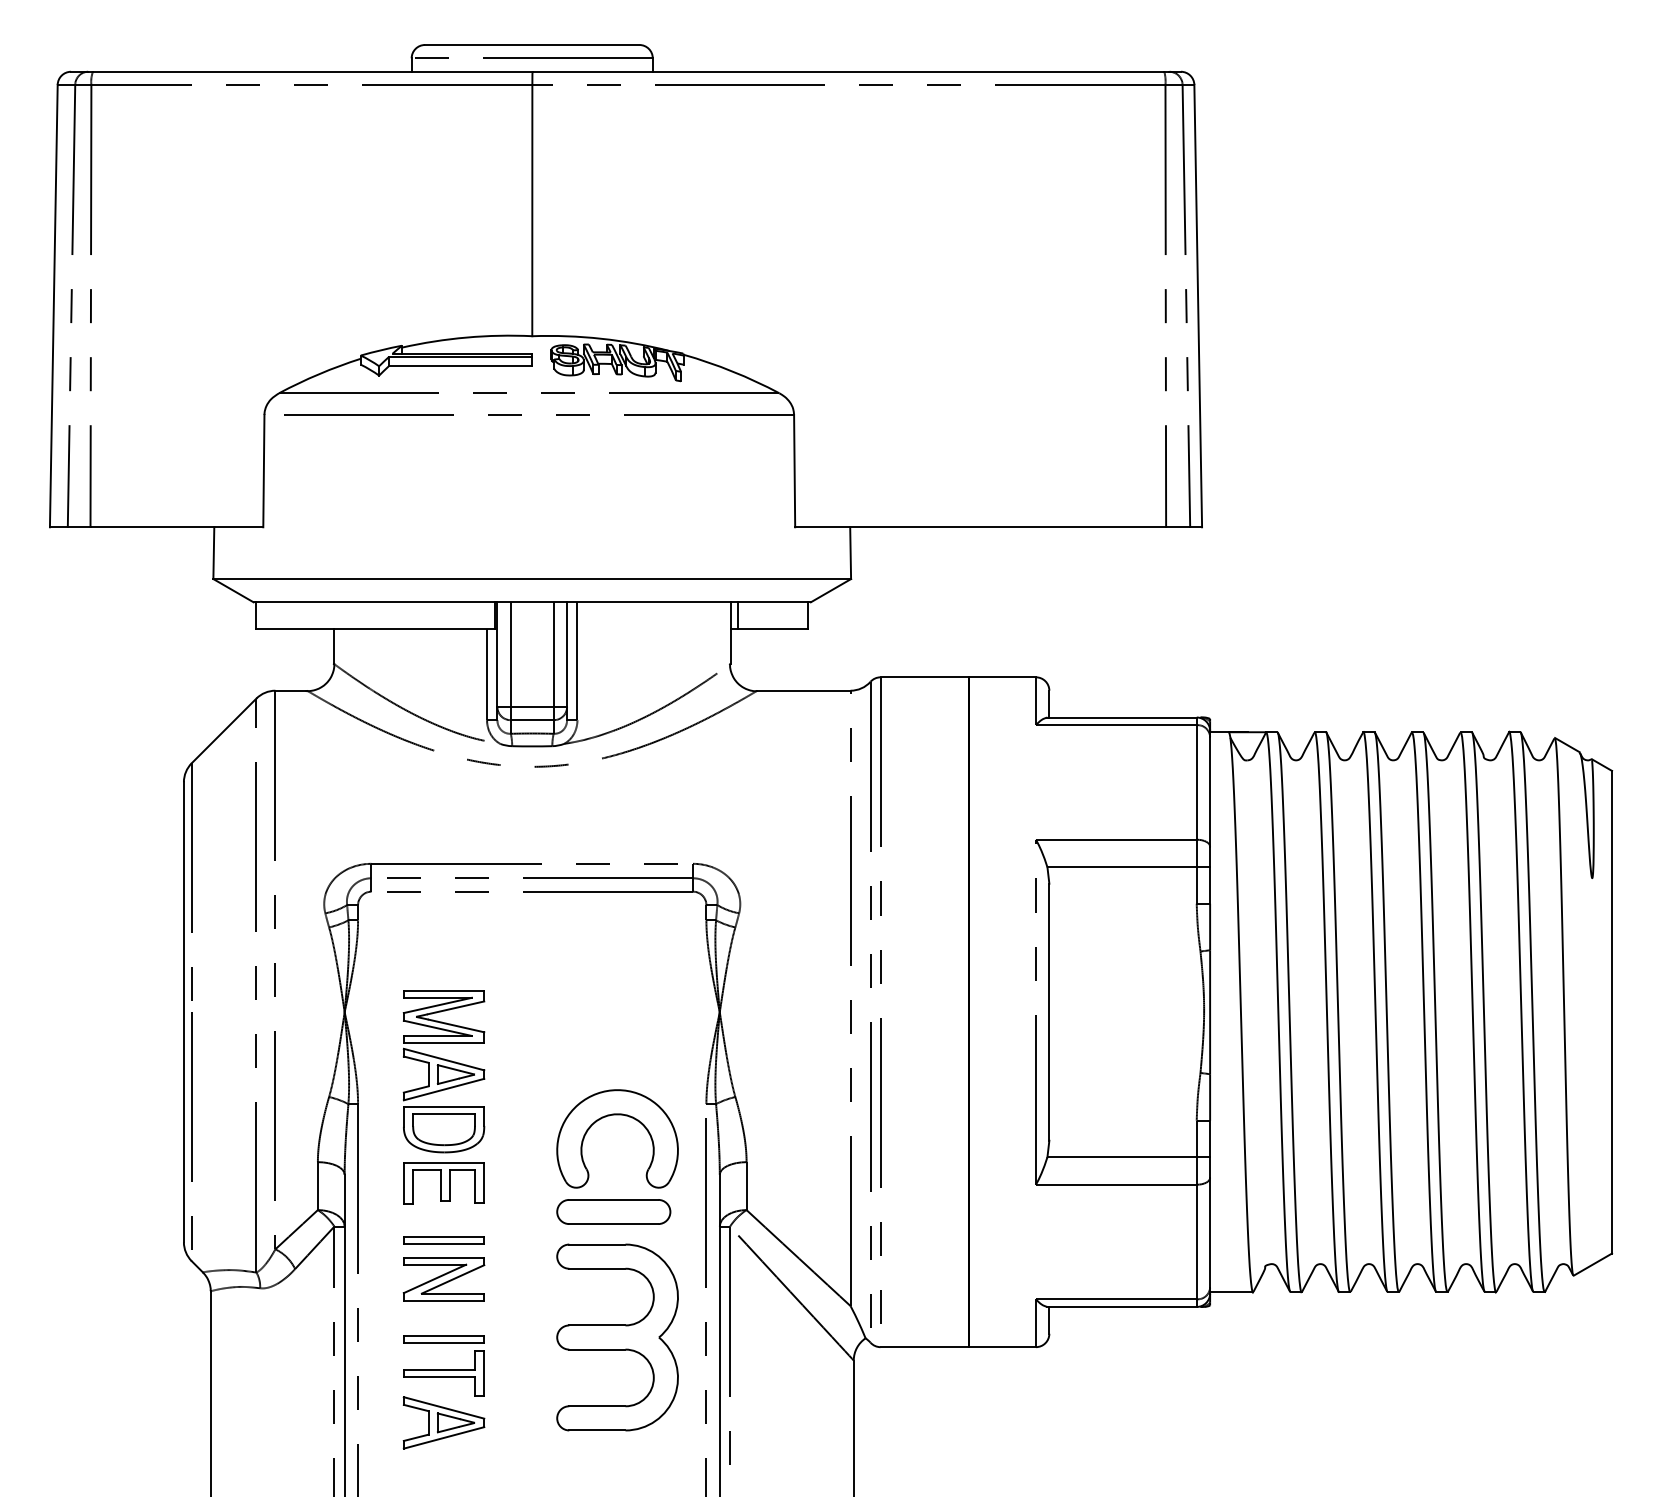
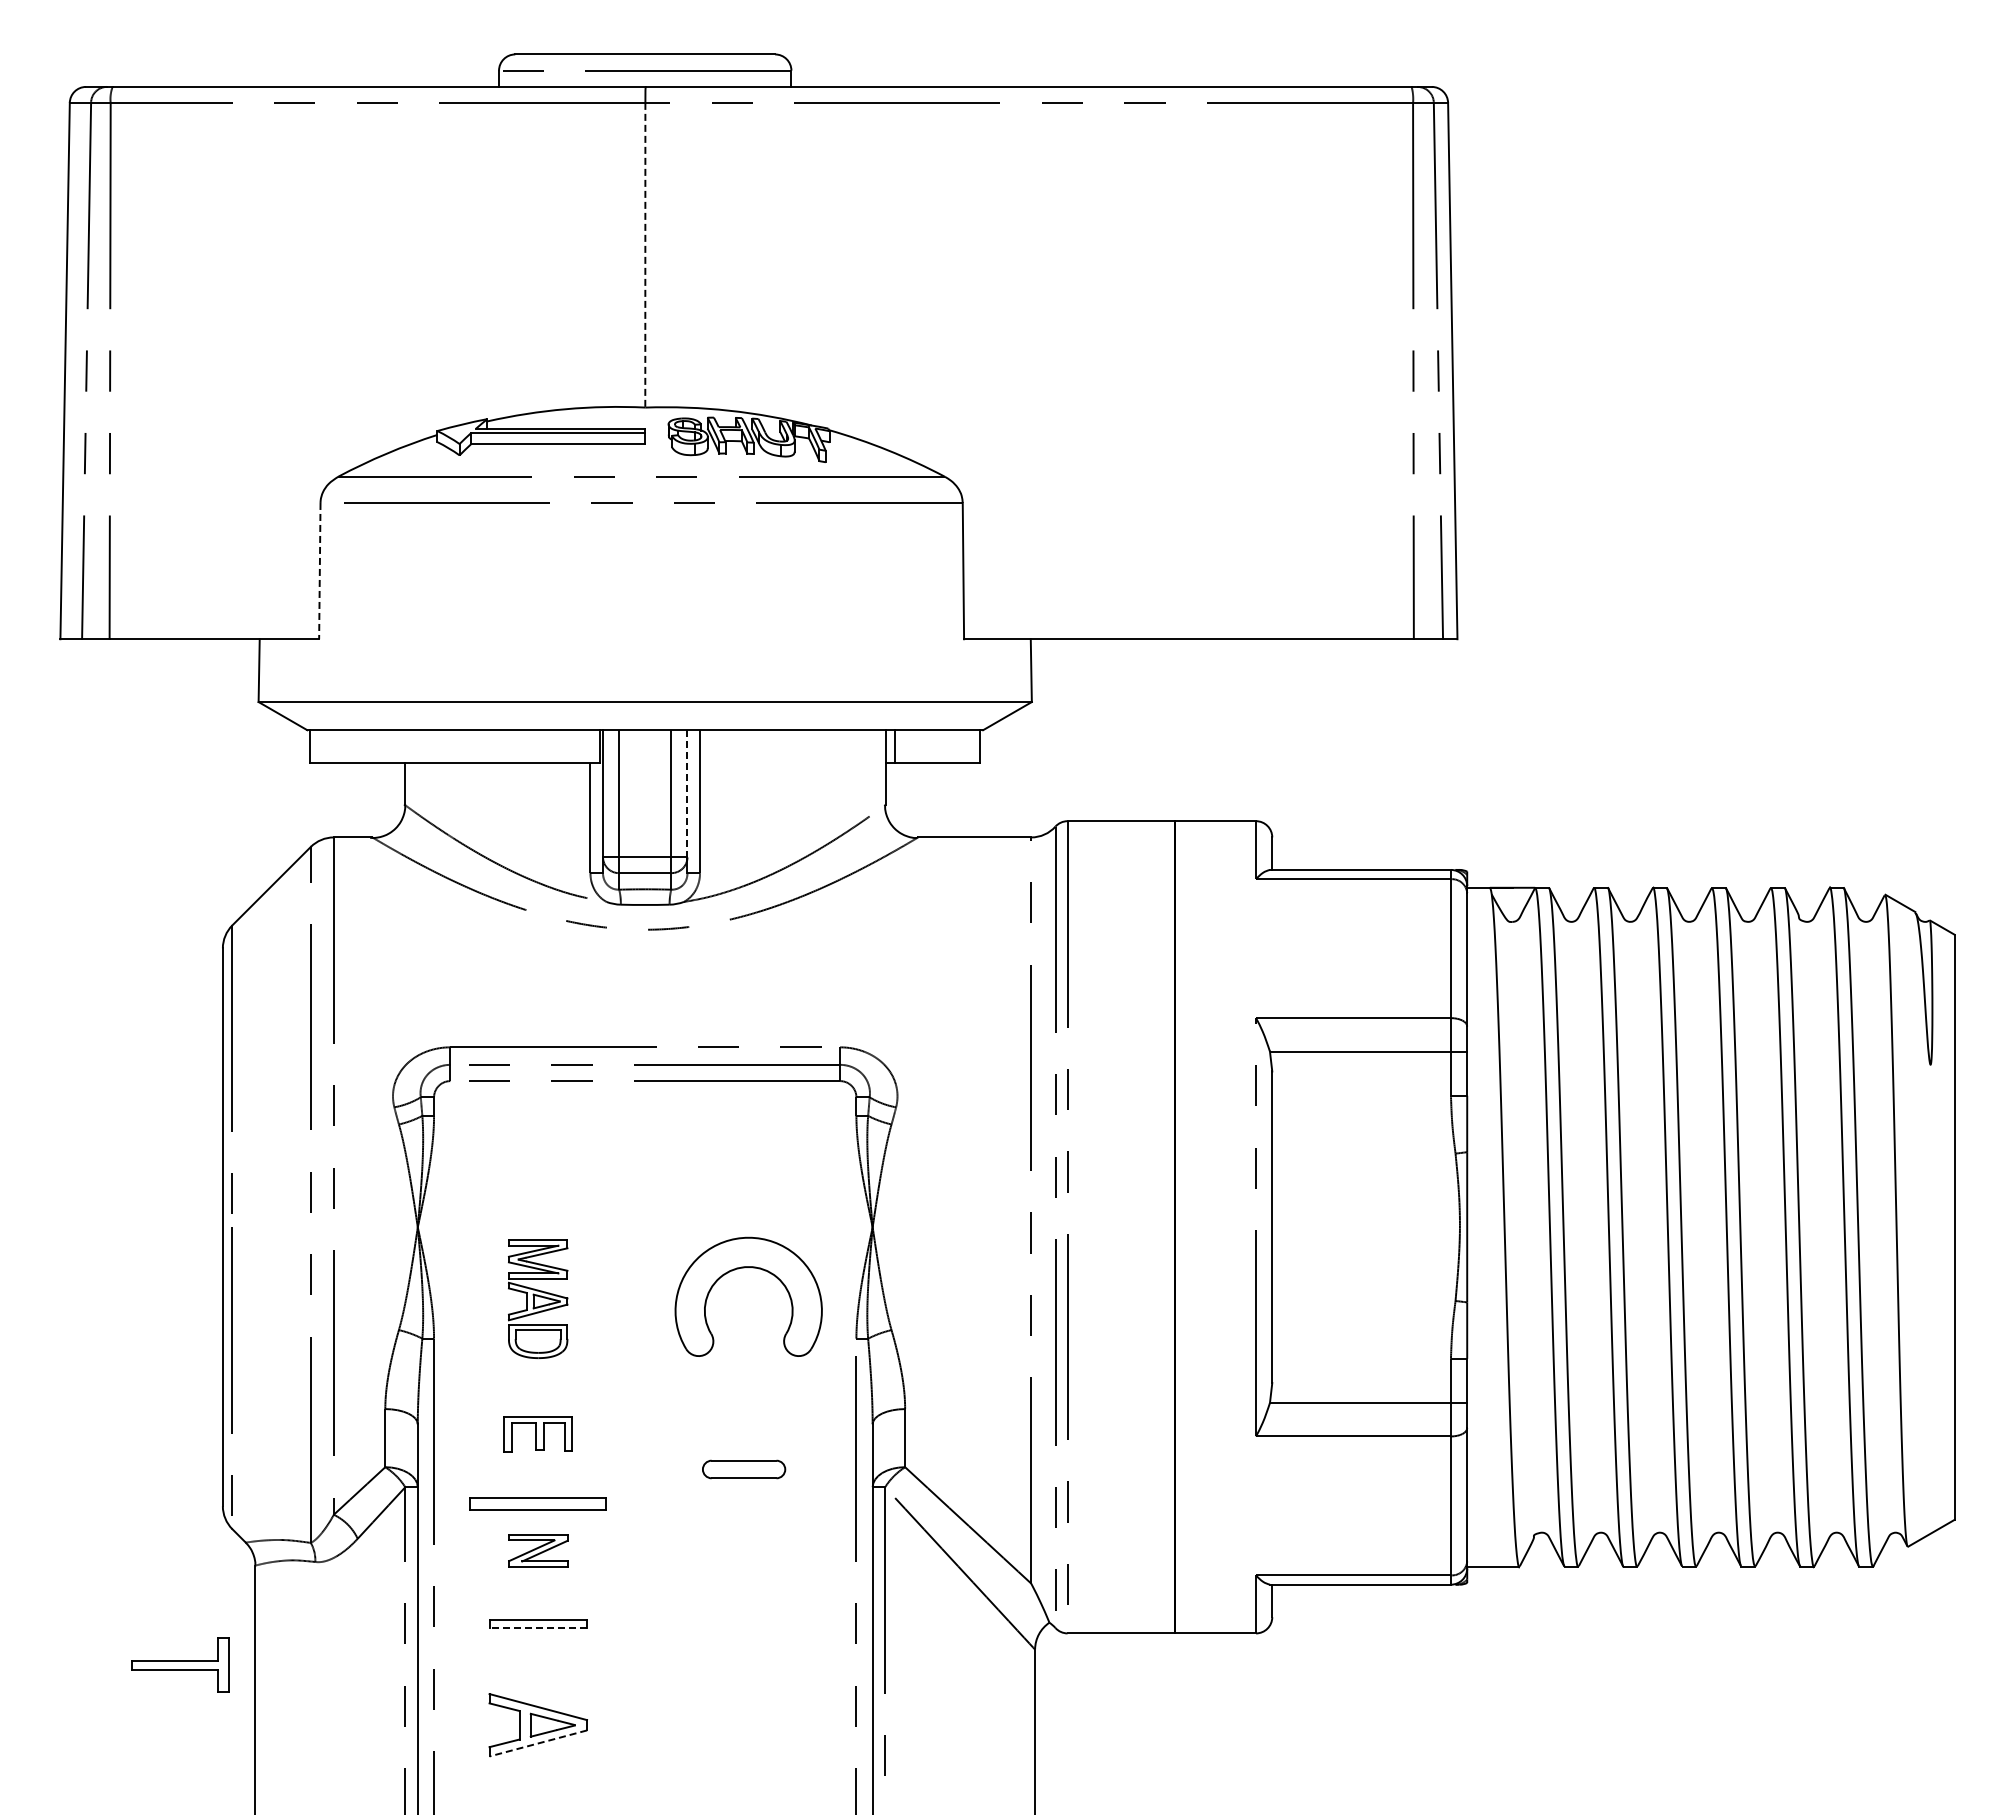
line: (532, 210) -> (645, 255), solid -> dashed
line: (263, 471) -> (319, 571), solid -> dashed
line: (567, 654) -> (687, 793), solid -> dashed
part: (443, 1071) -> (537, 1299), size x0.6
part: (614, 1115) -> (744, 1268), moved
part: (444, 1183) -> (538, 1434), size x0.7
part: (613, 1211) -> (743, 1469), size x0.6
part: (444, 1240) -> (538, 1503), size x1.4
part: (444, 1278) -> (538, 1550), size x0.6
part: (617, 1337) -> (748, 1621), removed
line: (444, 1343) -> (538, 1628), solid -> dashed
part: (444, 1372) -> (180, 1664), moved
line: (443, 1437) -> (537, 1743), solid -> dashed

